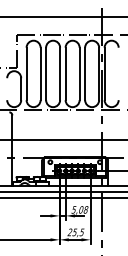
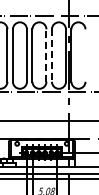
line: (79, 73) -> (46, 55), solid -> dashed
line: (85, 74) -> (52, 56), solid -> dashed

